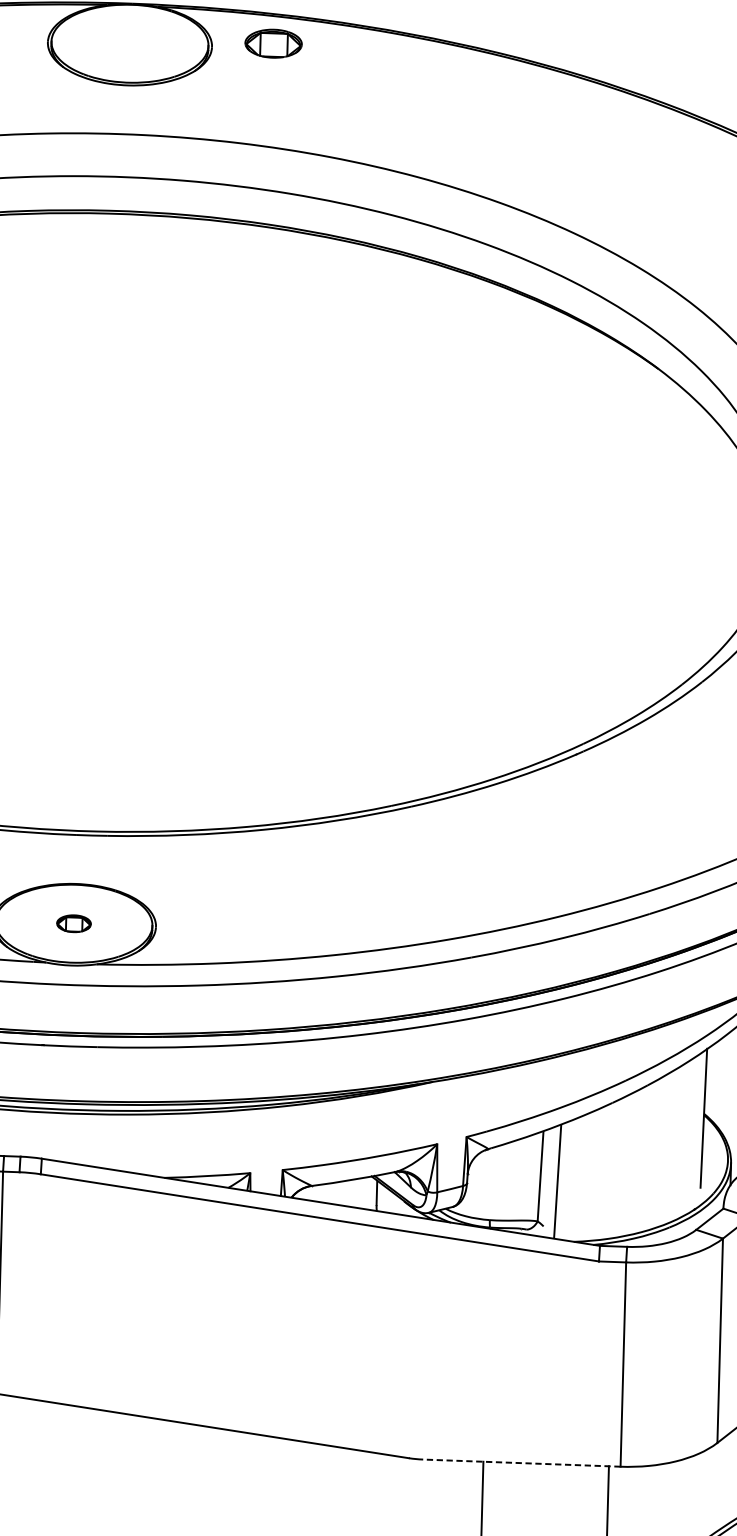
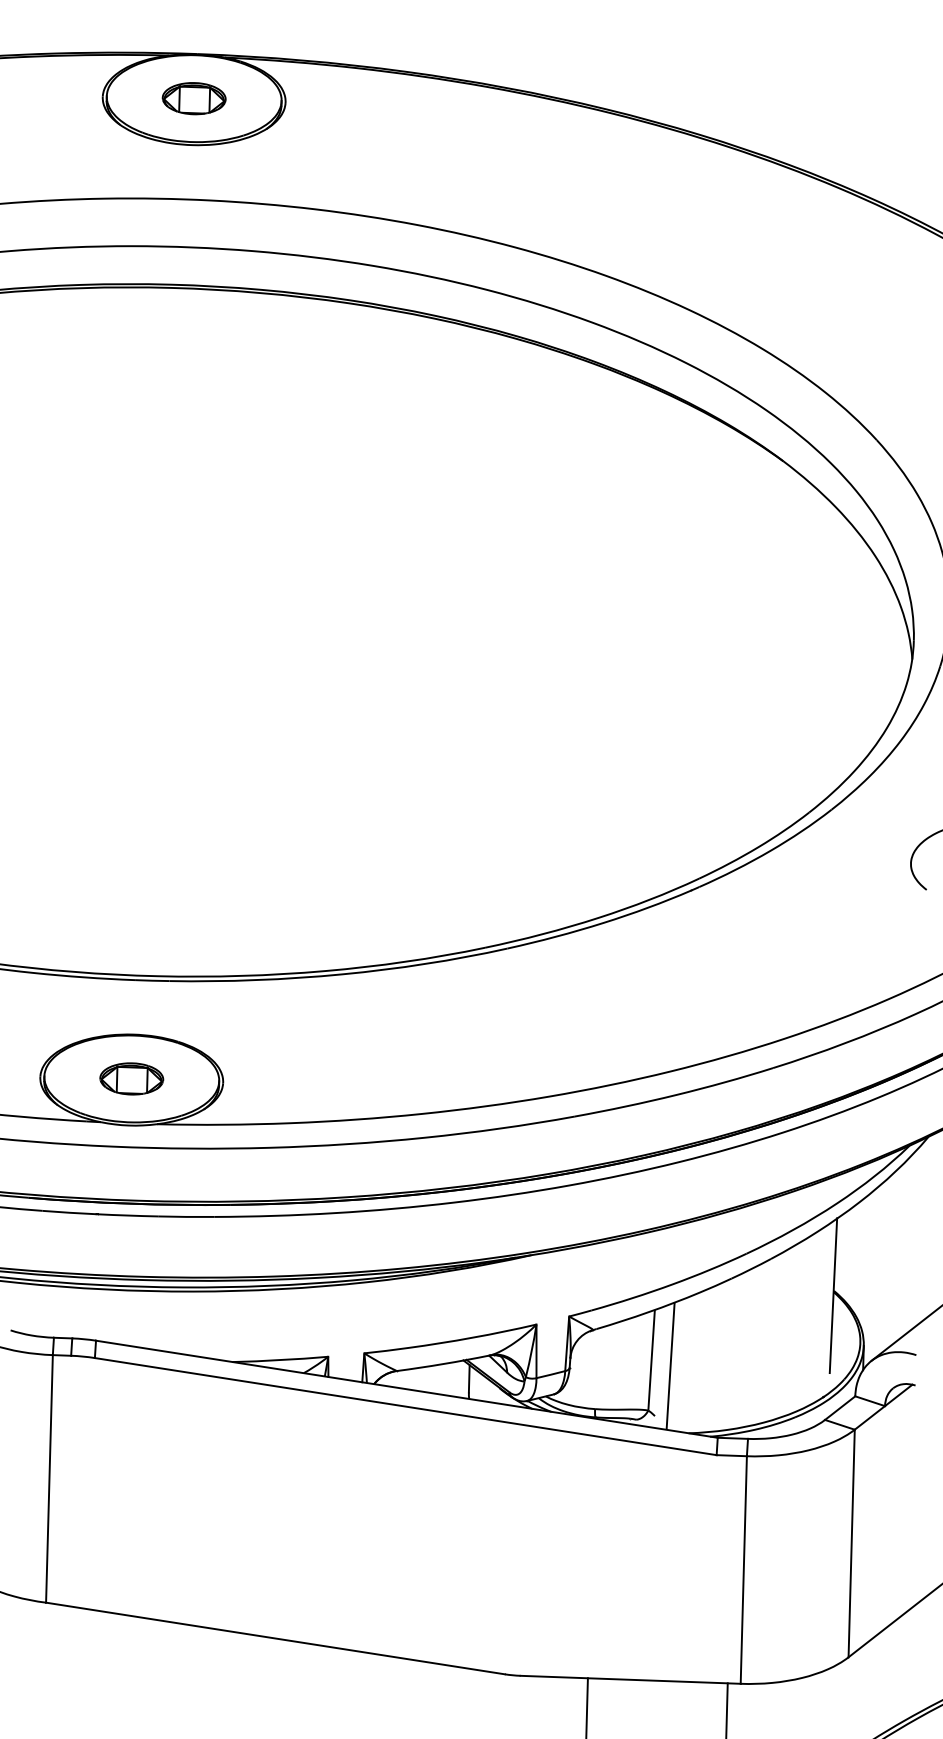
part: (272, 43) -> (193, 98), moved
part: (73, 923) -> (131, 1078), size x1.67
line: (521, 1462) -> (630, 1679), dashed -> solid

